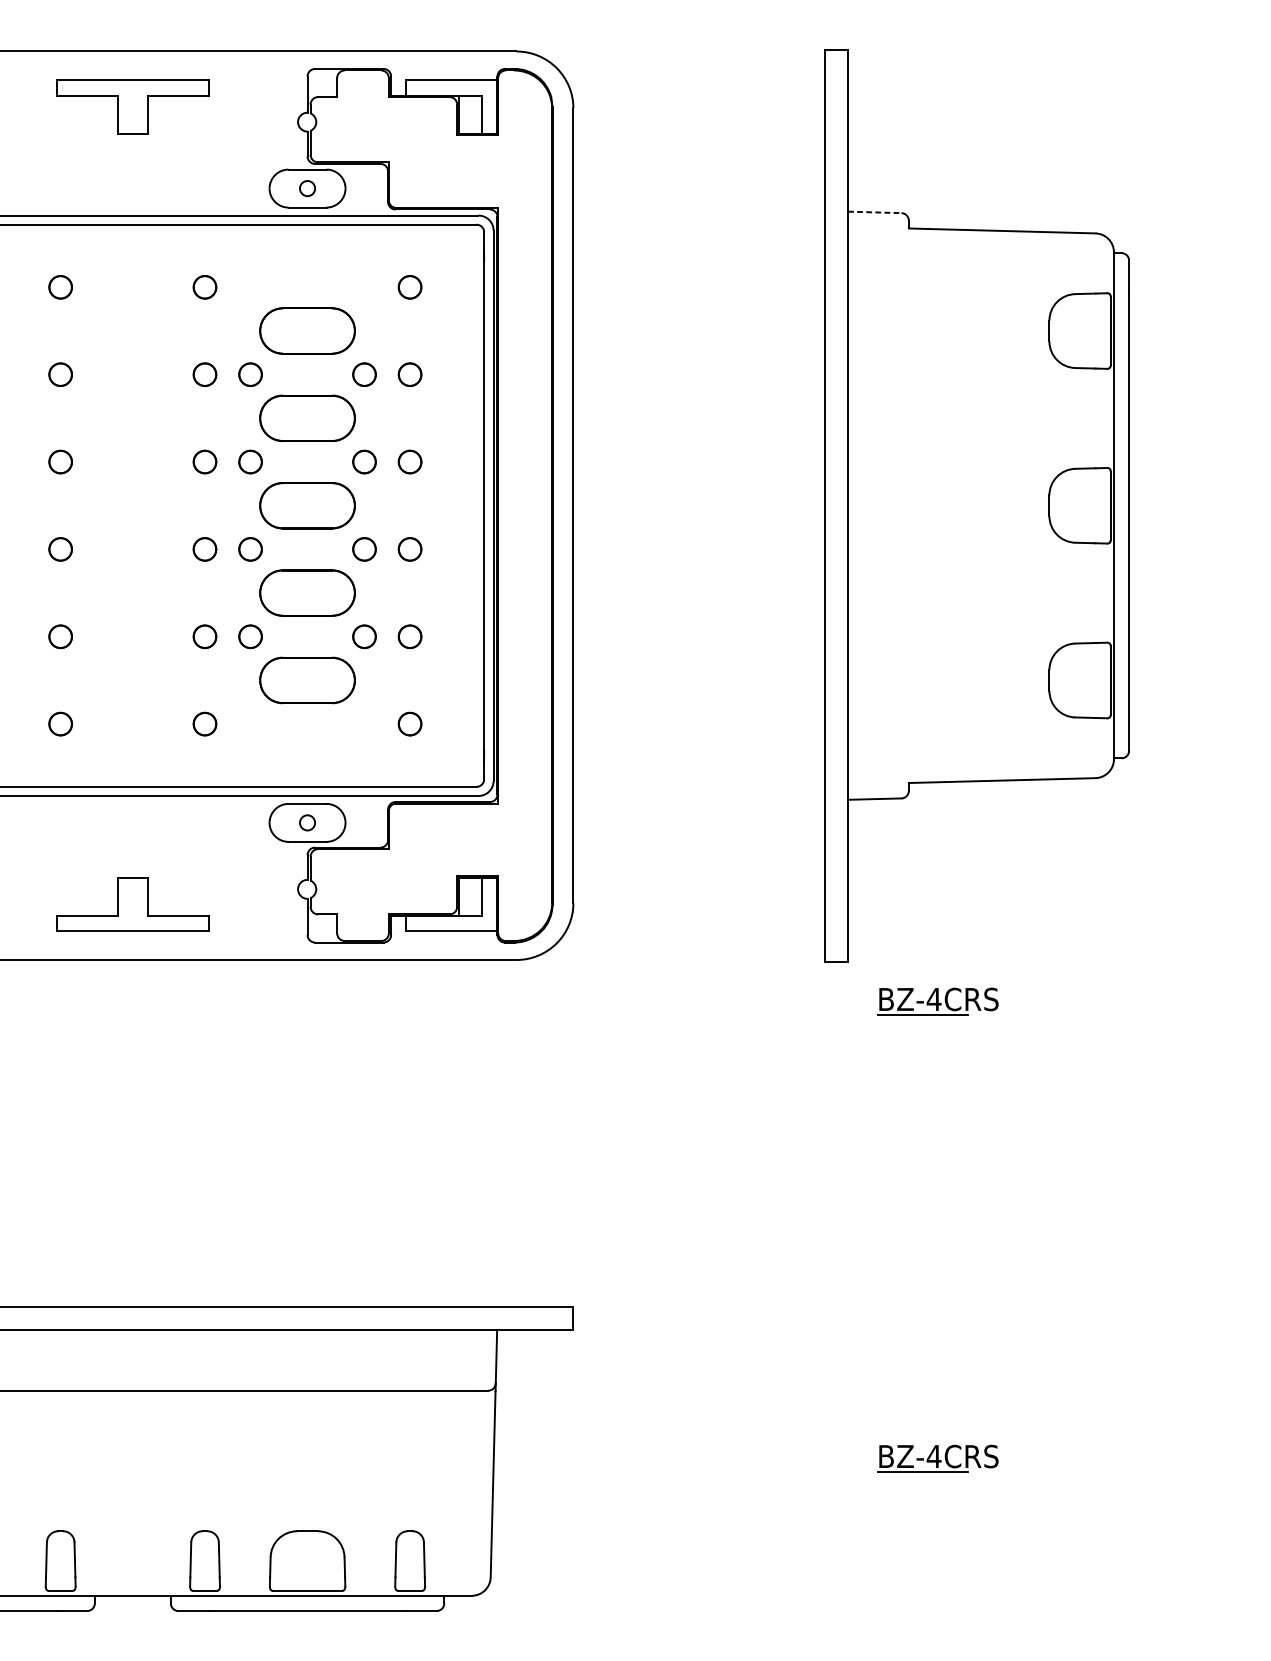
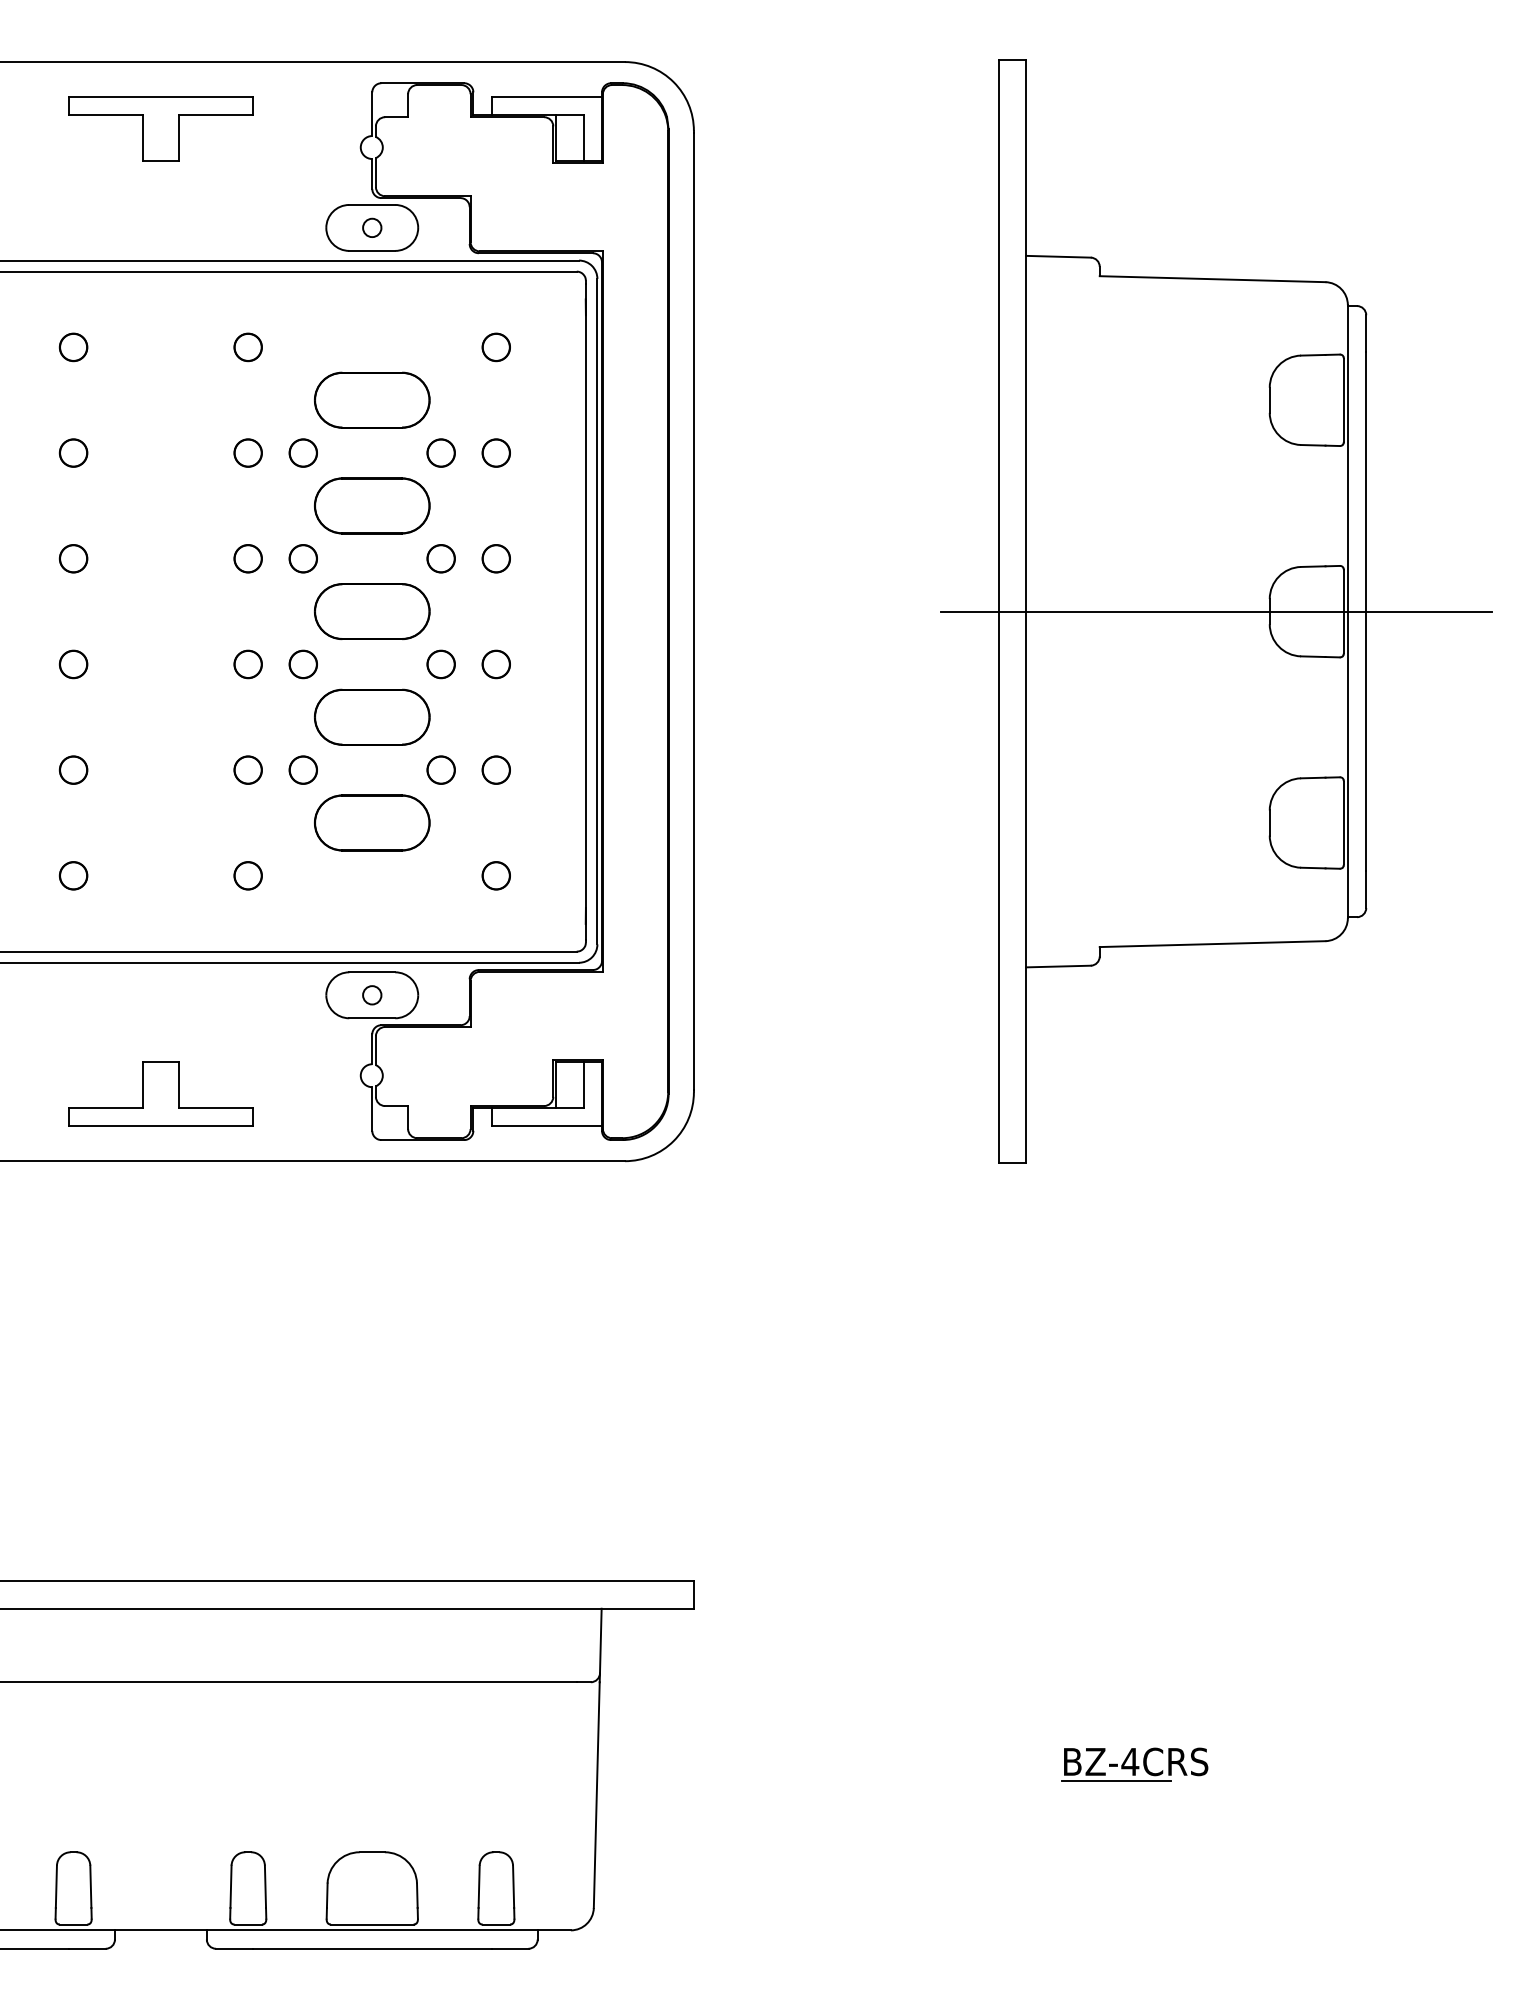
line: (875, 212) -> (1059, 256), dashed -> solid
line: (1004, 505) -> (1215, 611), added
part: (937, 1001) -> (1134, 1211), removed

